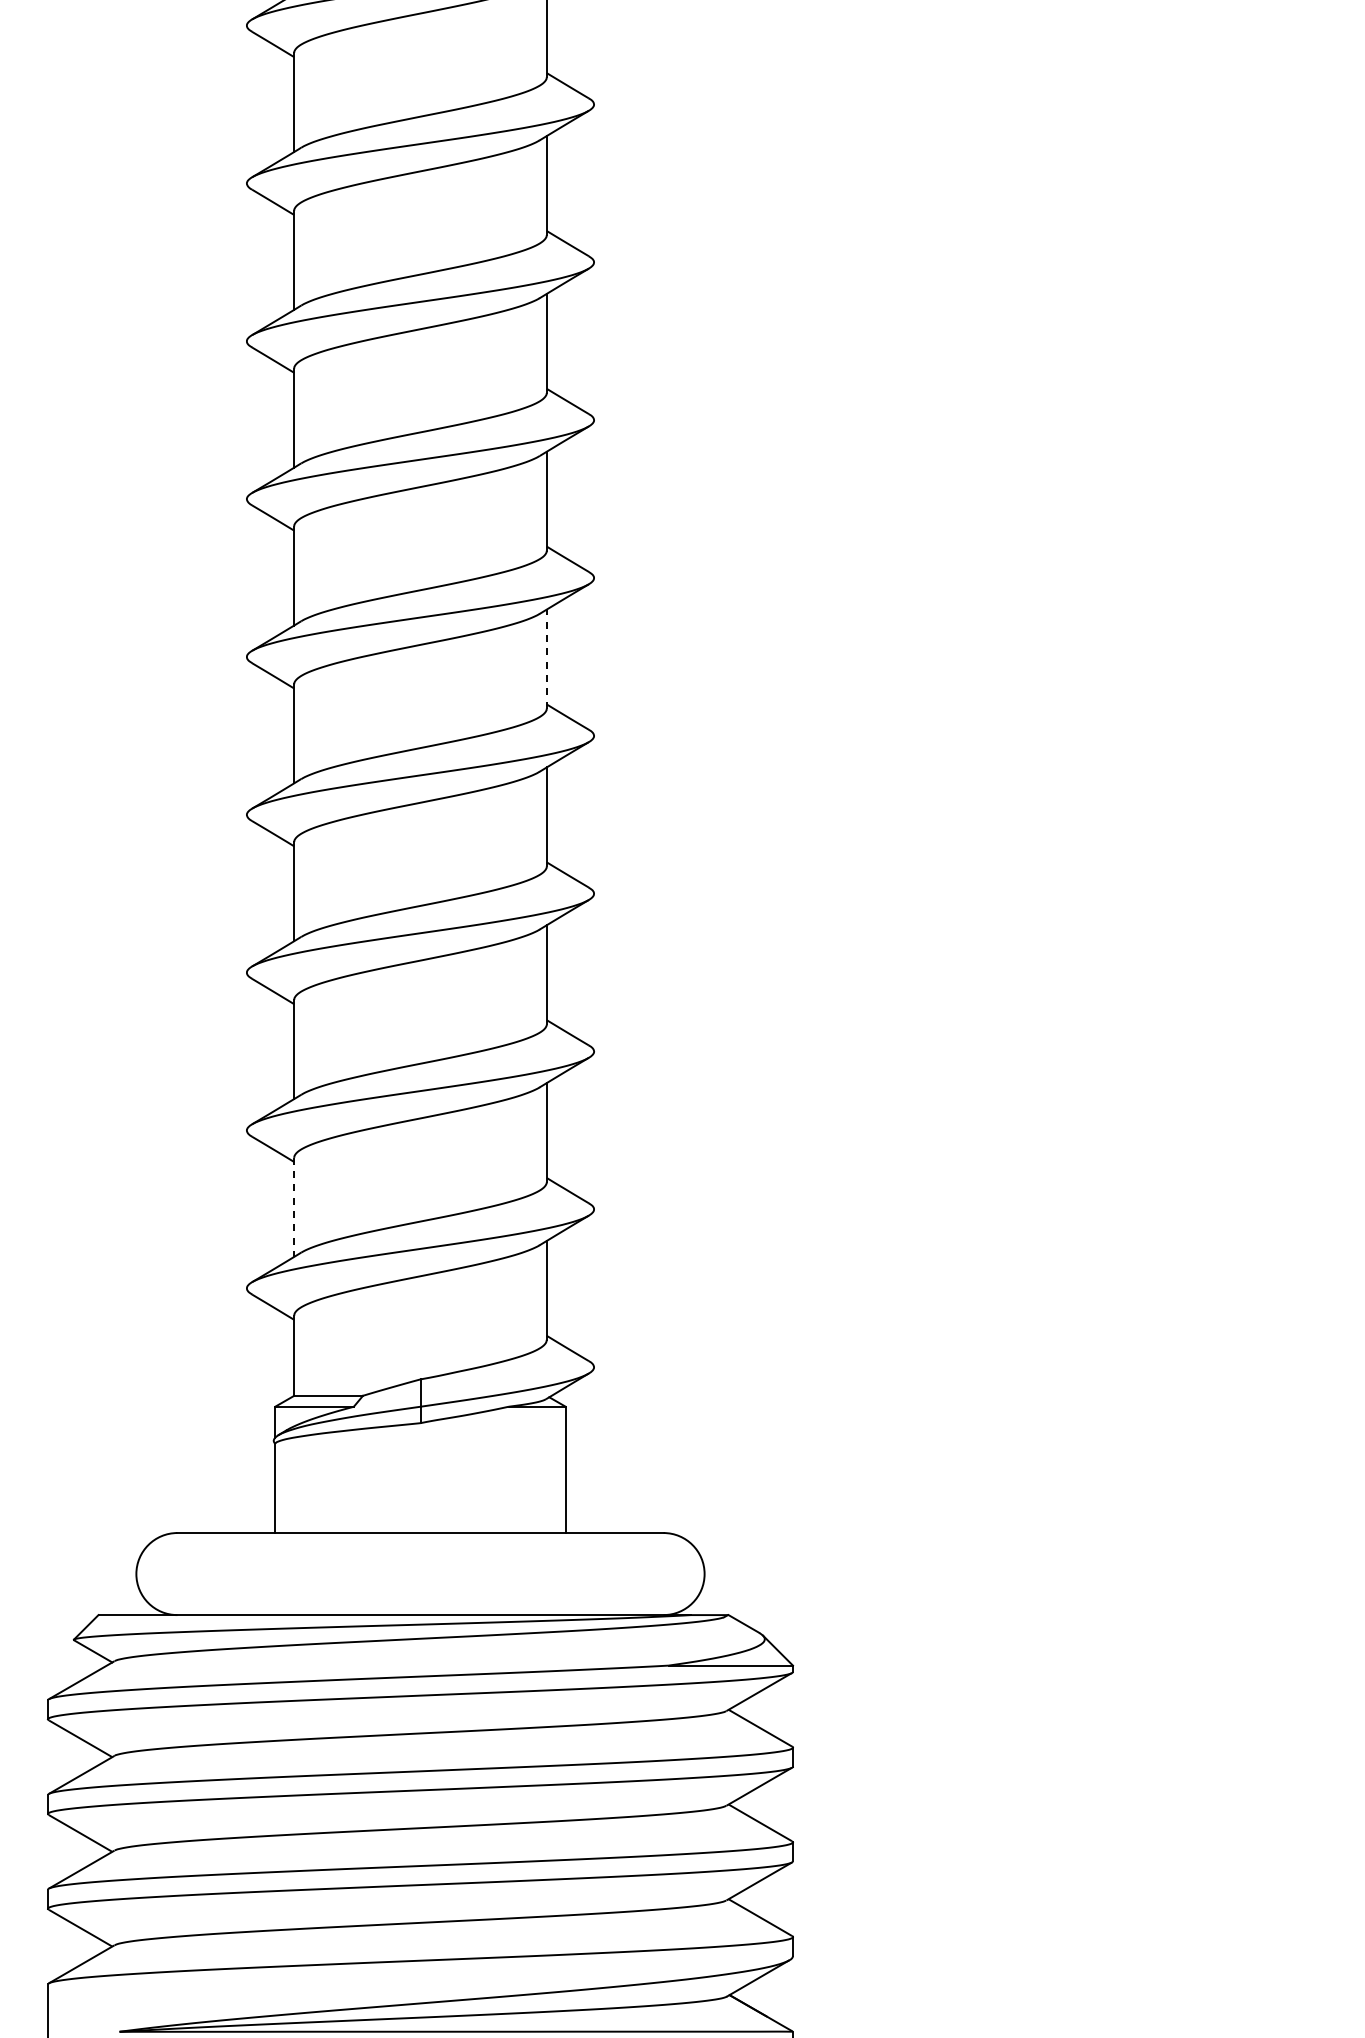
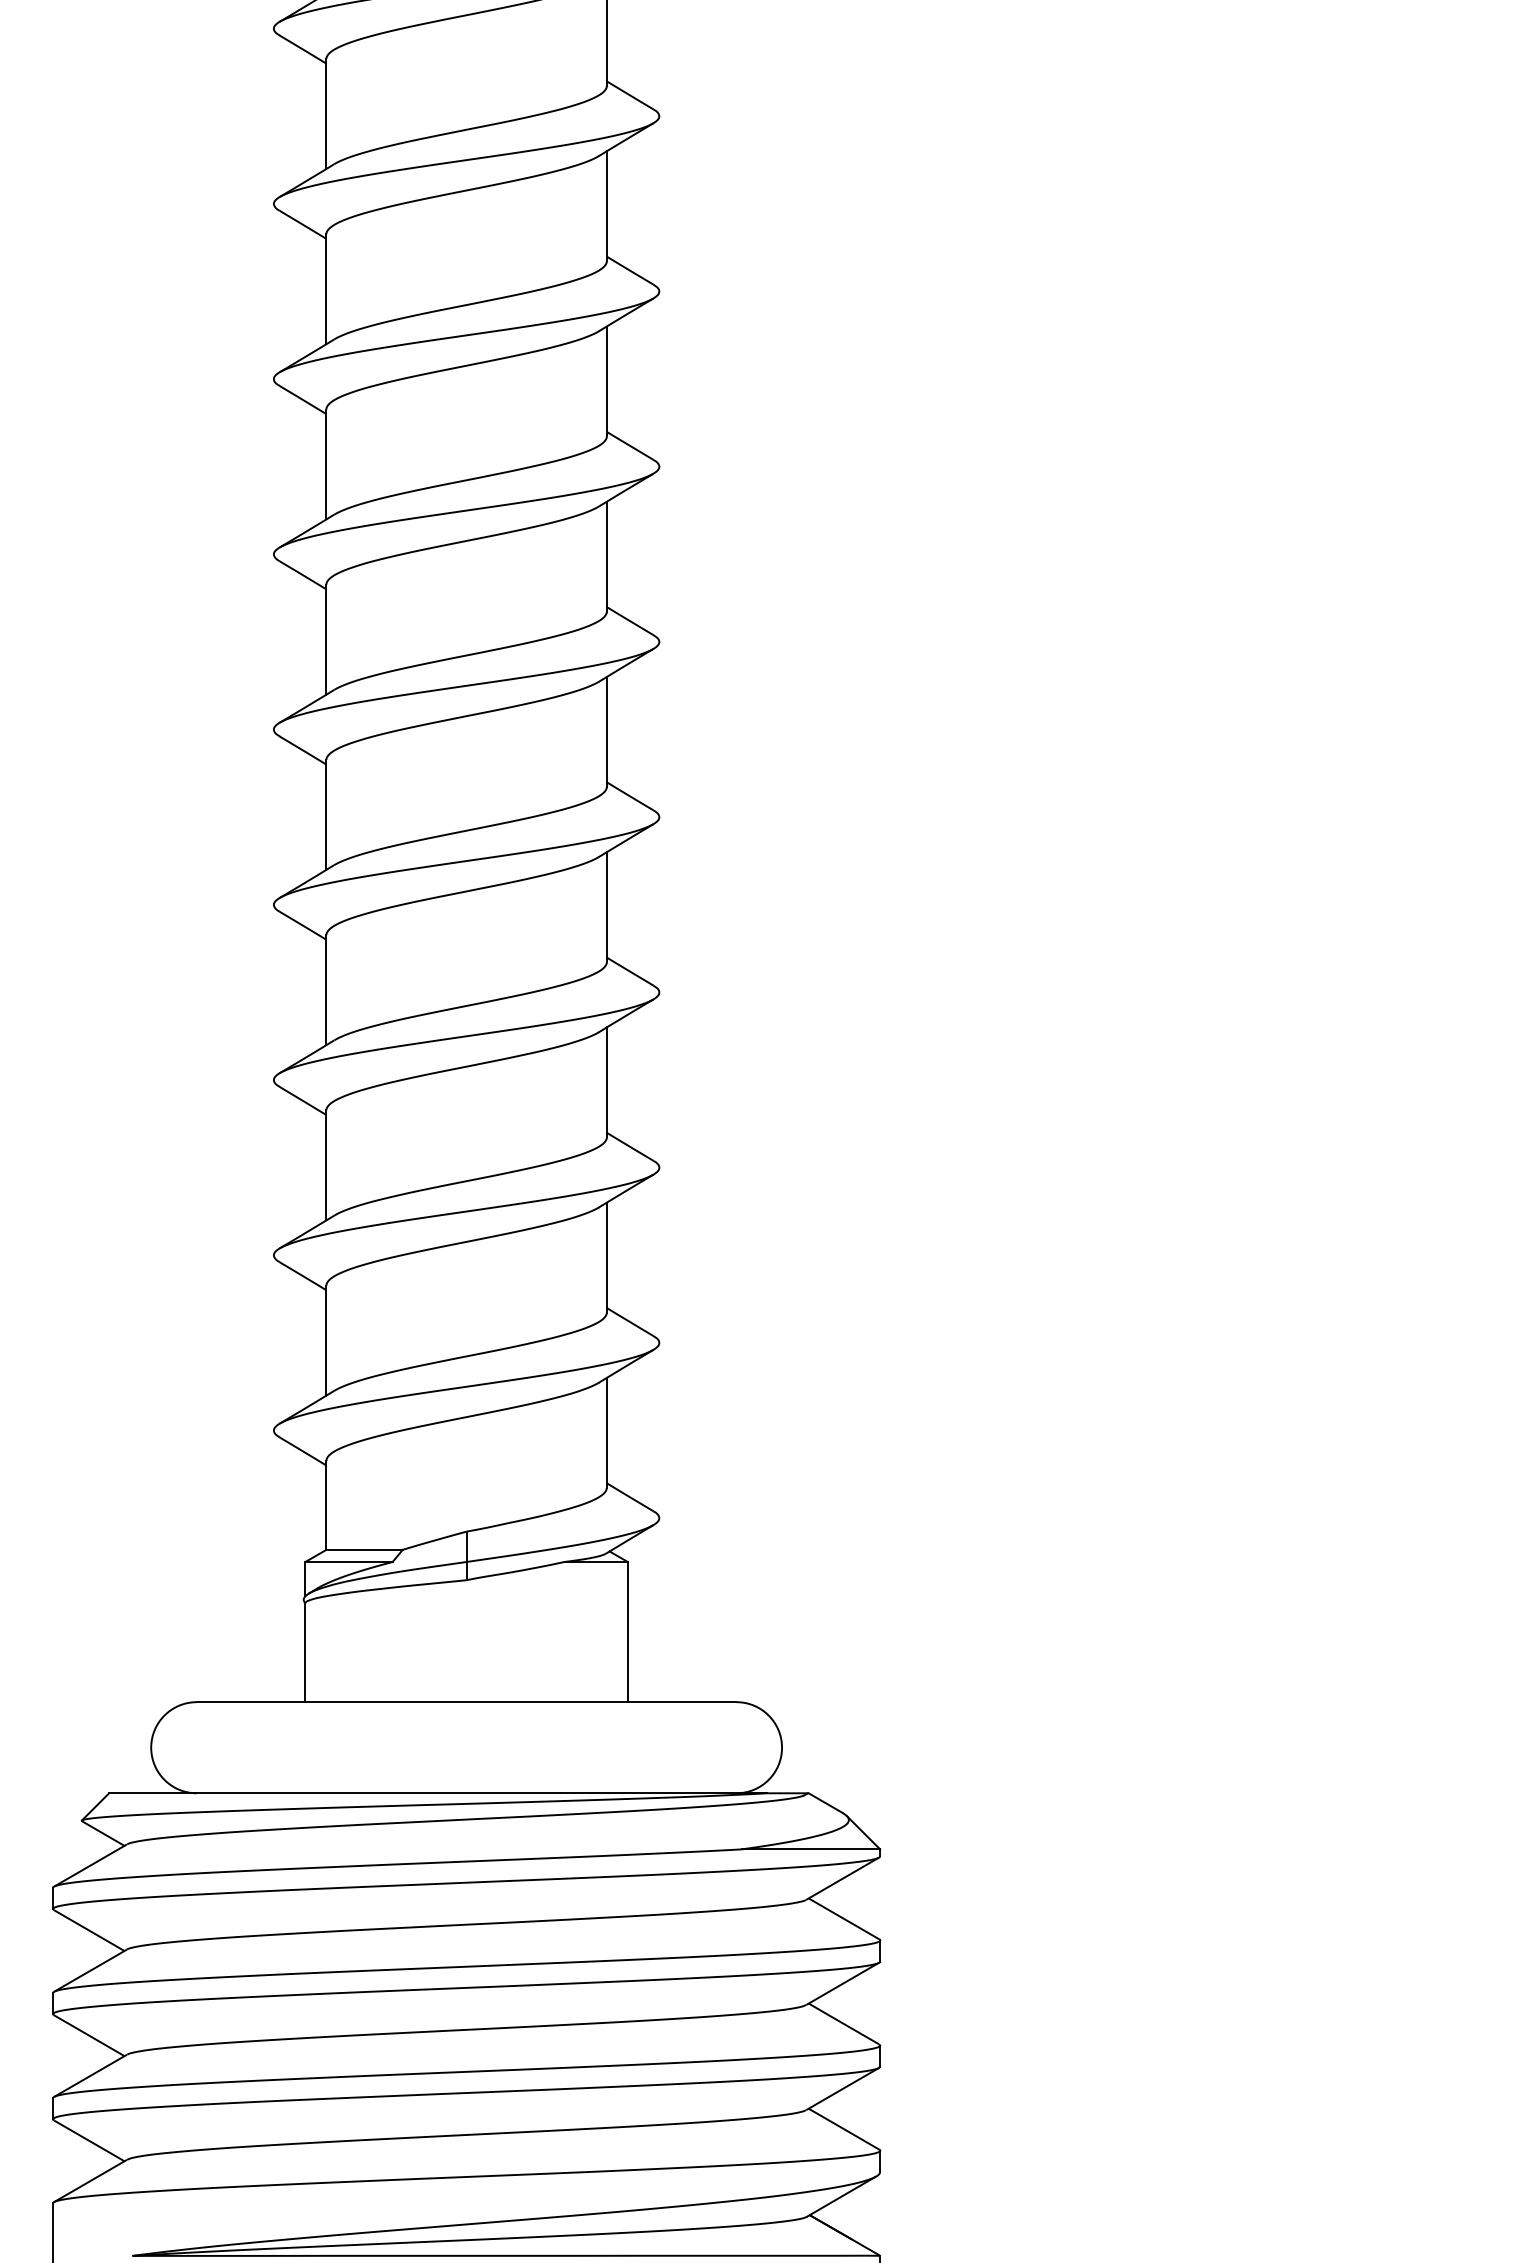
line: (546, 658) -> (606, 731), dashed -> solid
line: (294, 1207) -> (326, 1340), dashed -> solid

